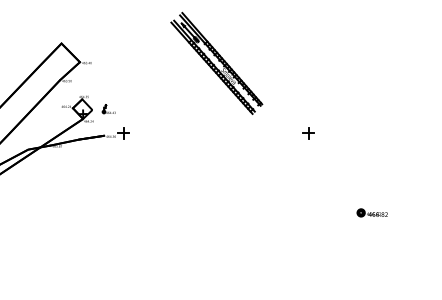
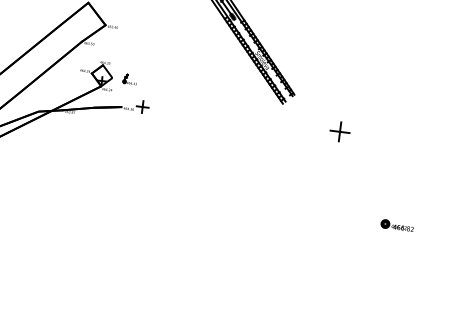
part: (308, 133) -> (339, 132), size x1.6

